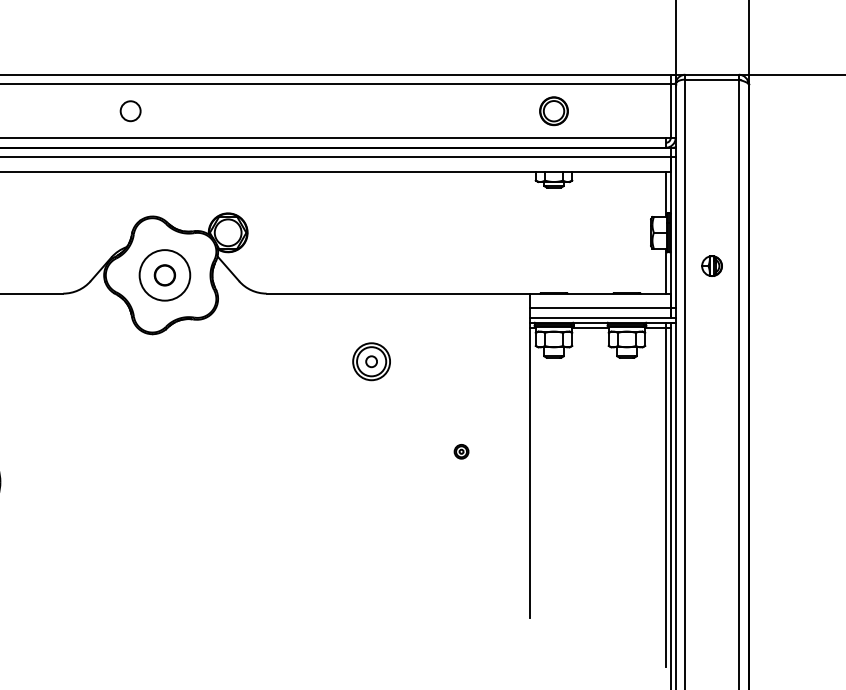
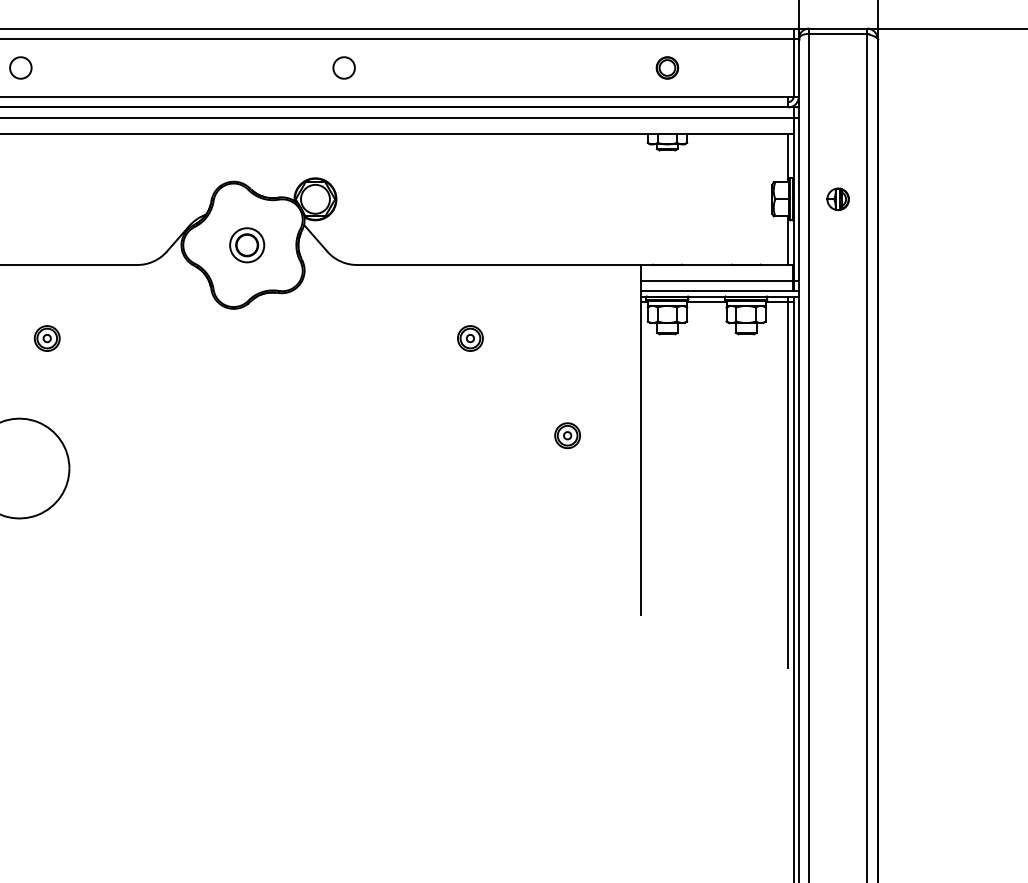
circle: (130, 110) -> (343, 67), moved
part: (554, 110) -> (667, 67), size x0.71
part: (711, 265) -> (837, 198), moved
circle: (165, 275) -> (247, 245), size x0.62
part: (371, 361) -> (470, 338), size x0.62
part: (461, 451) -> (567, 435), size x1.67

